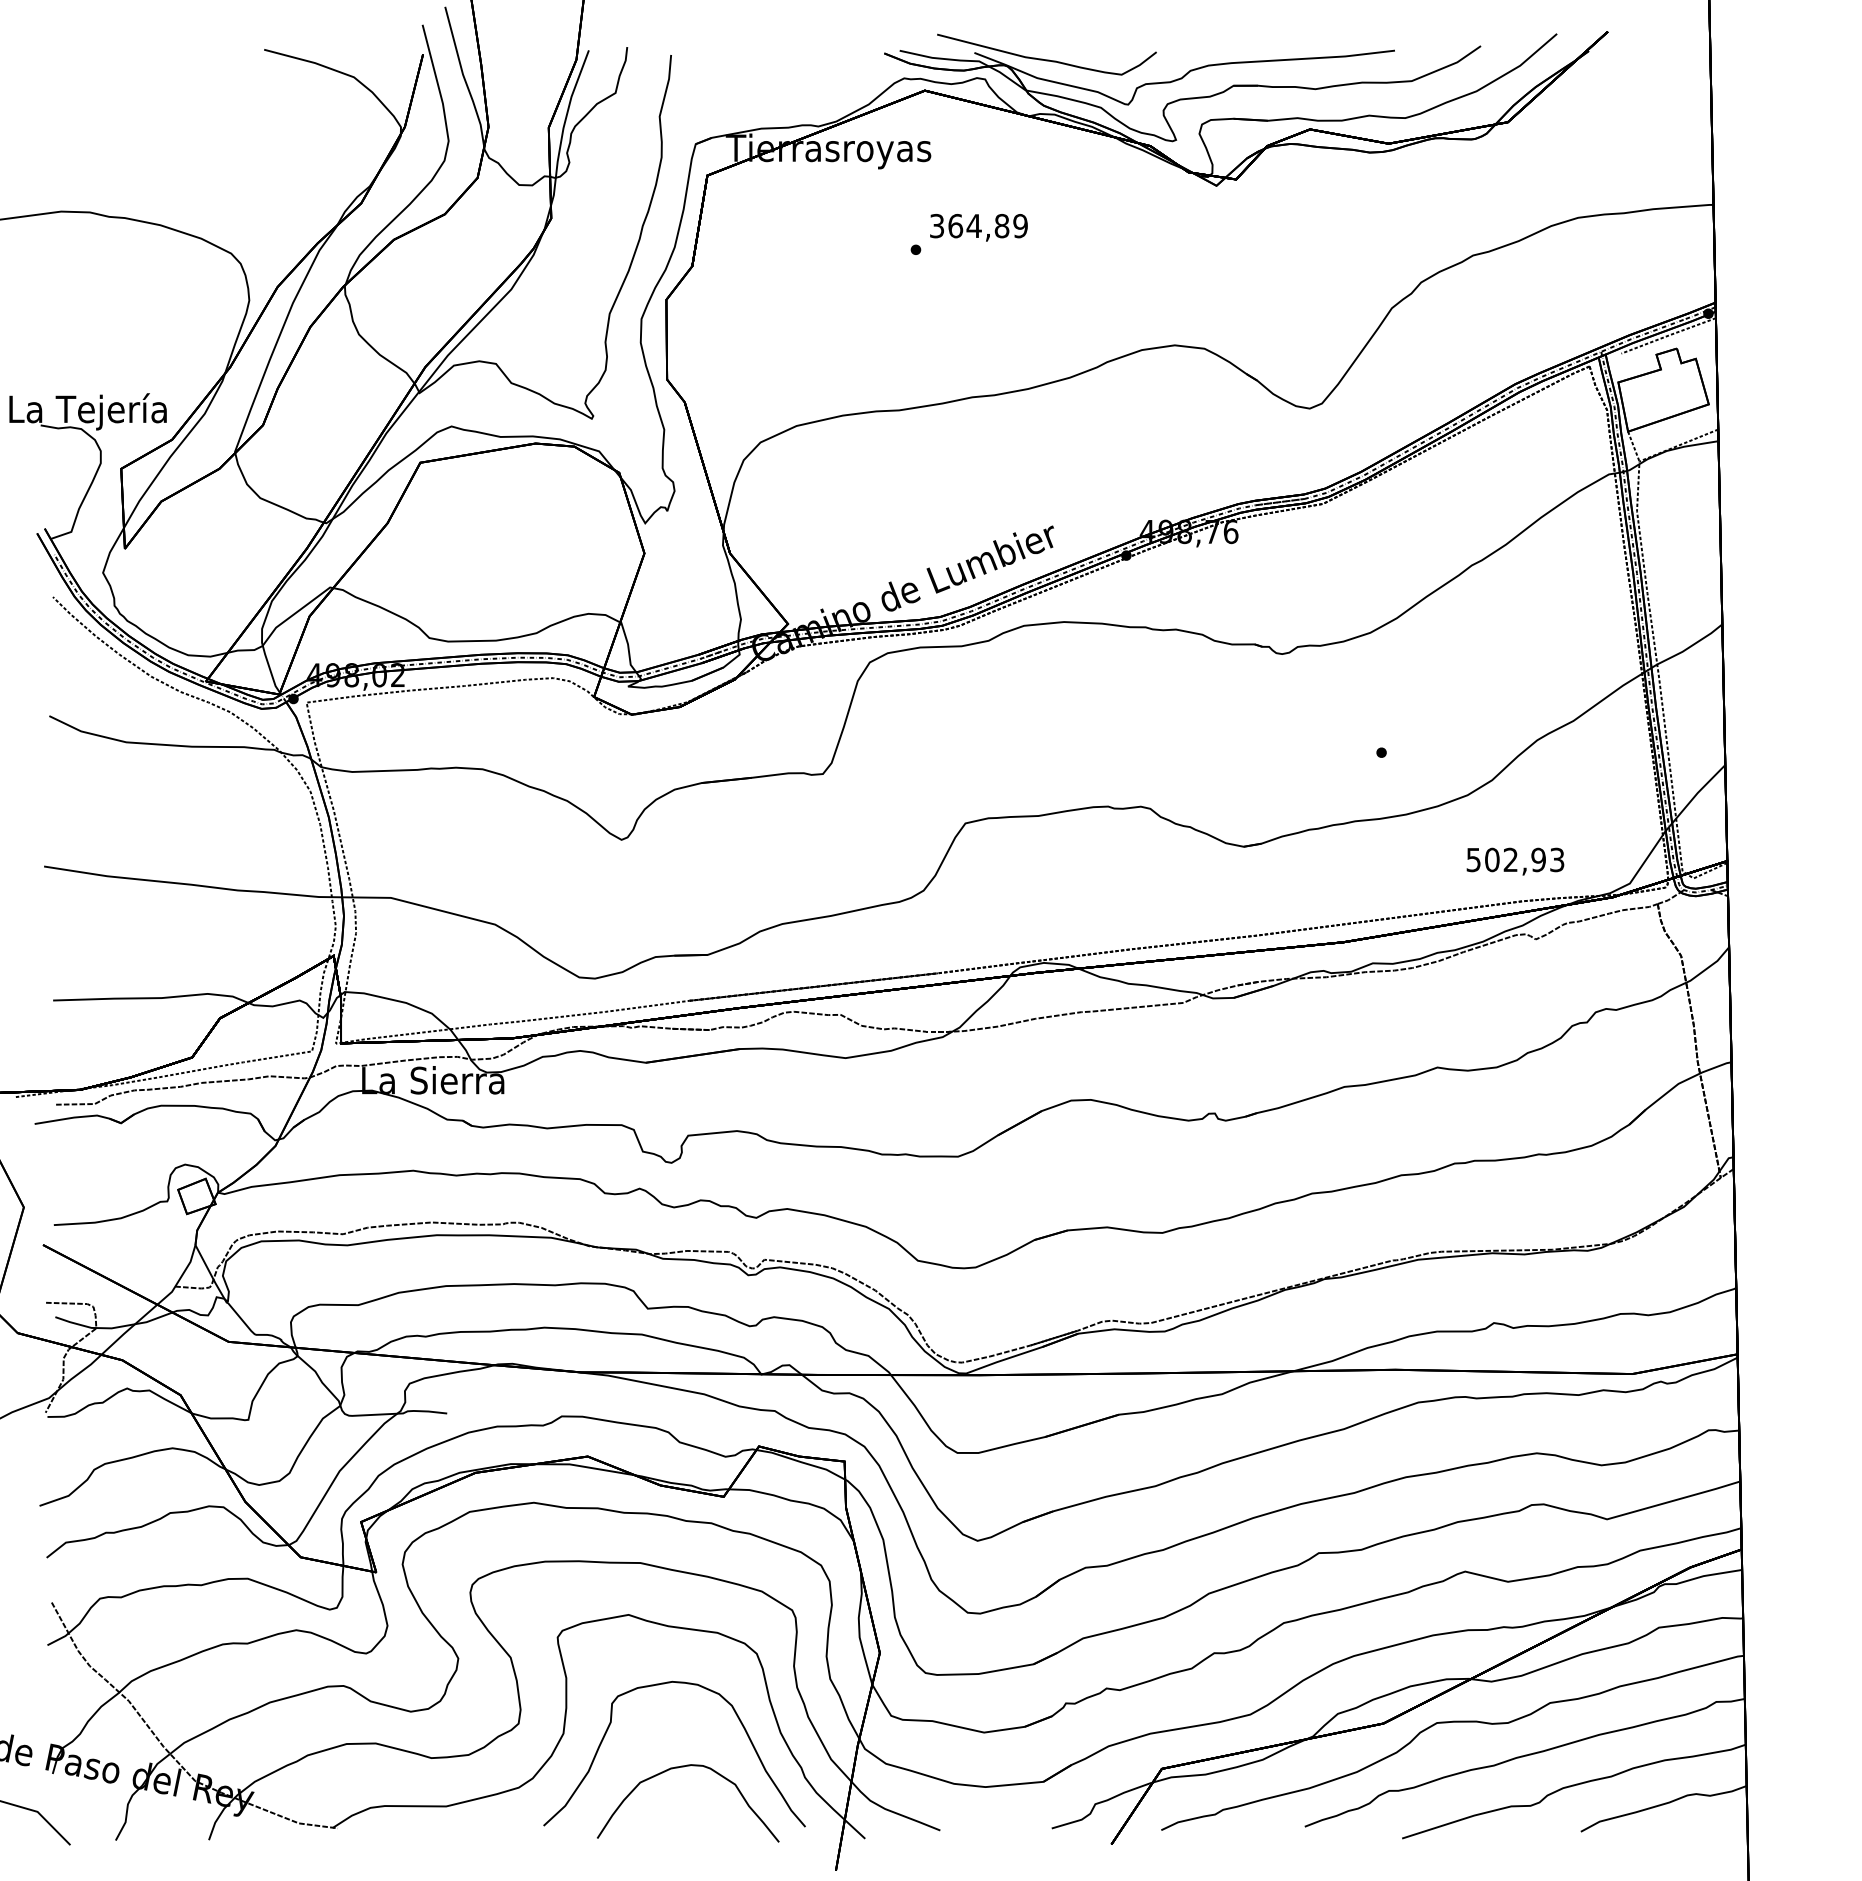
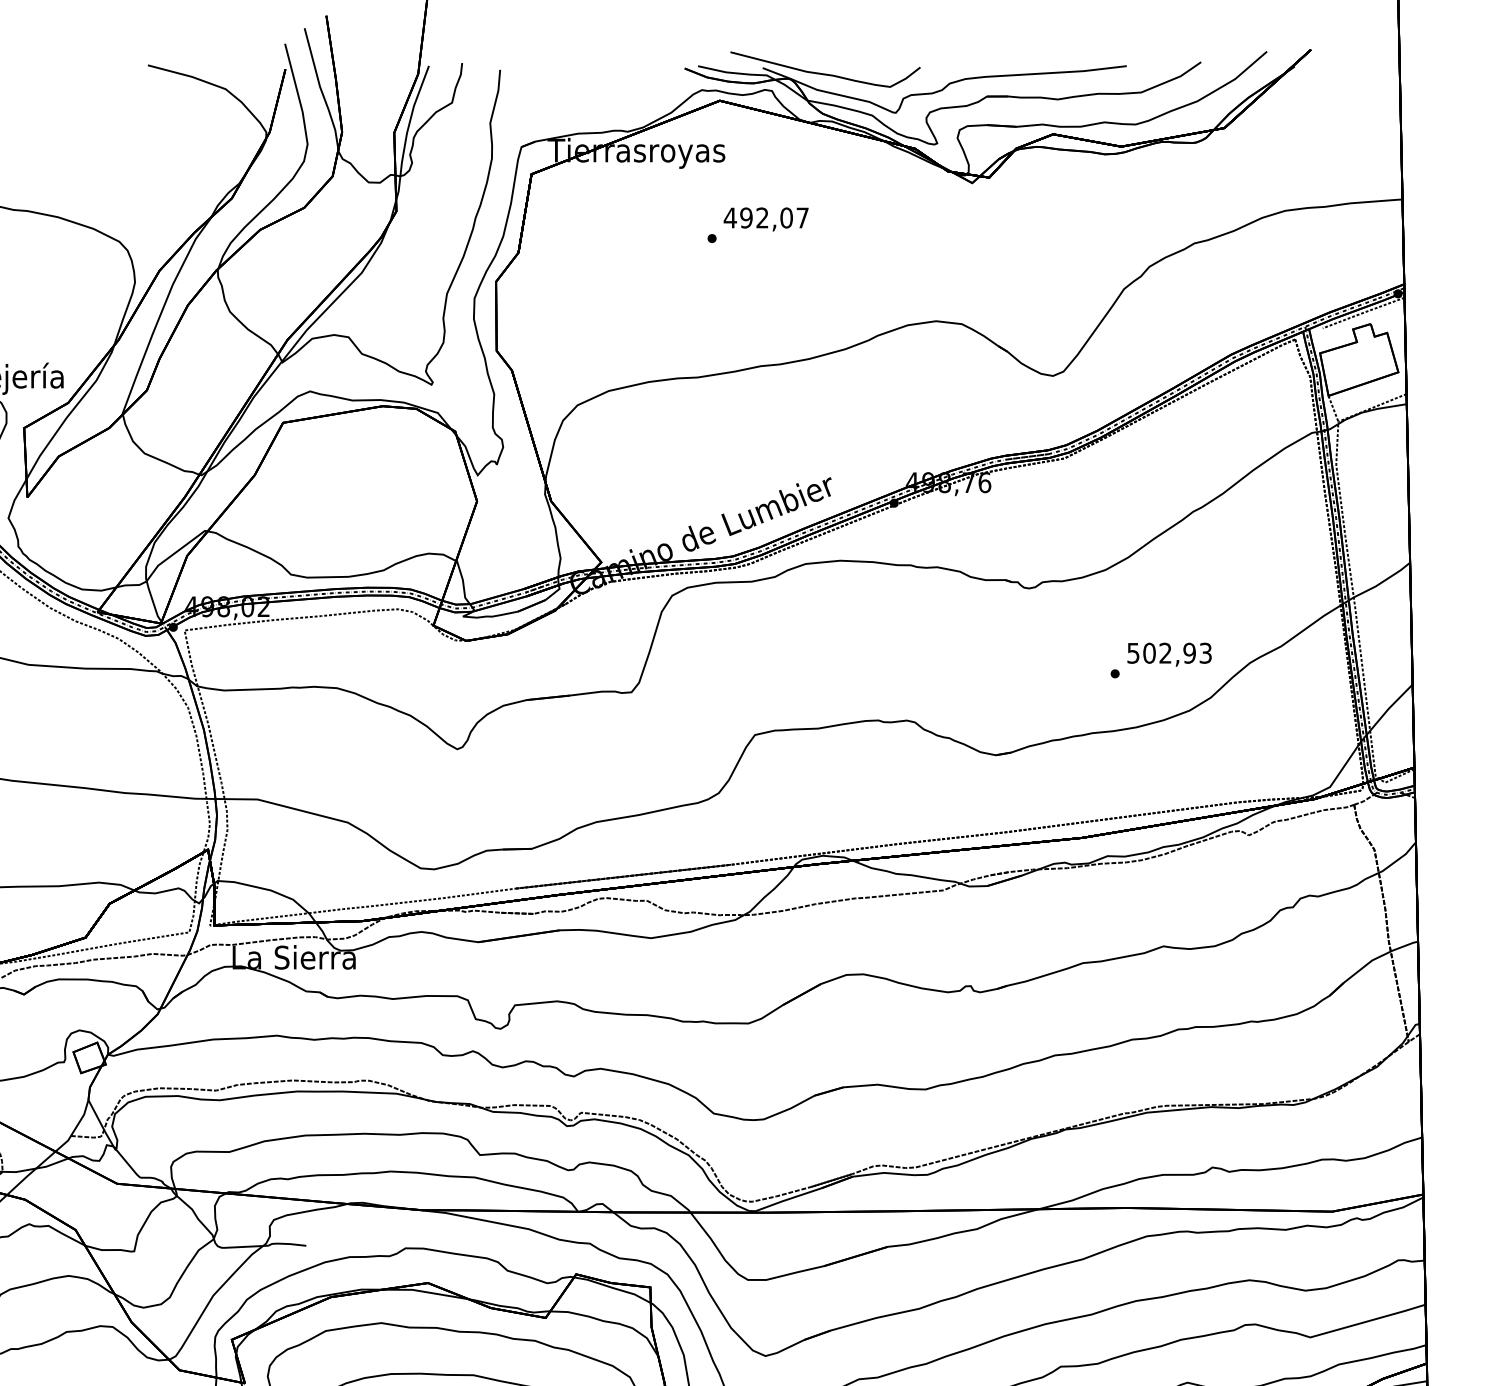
text: (978, 225) -> (766, 217), 364,89 -> 492,07
text: (1515, 861) -> (1169, 654), moved

